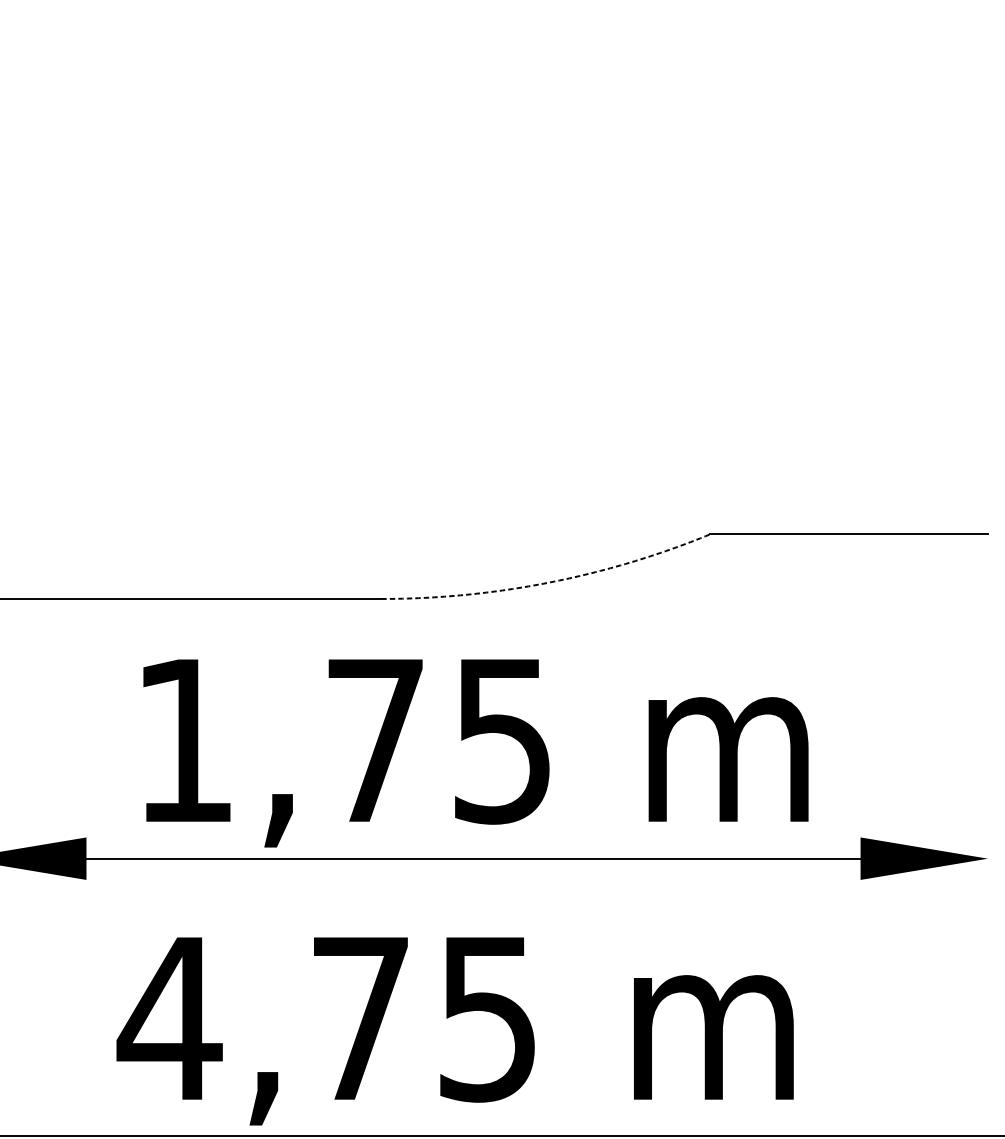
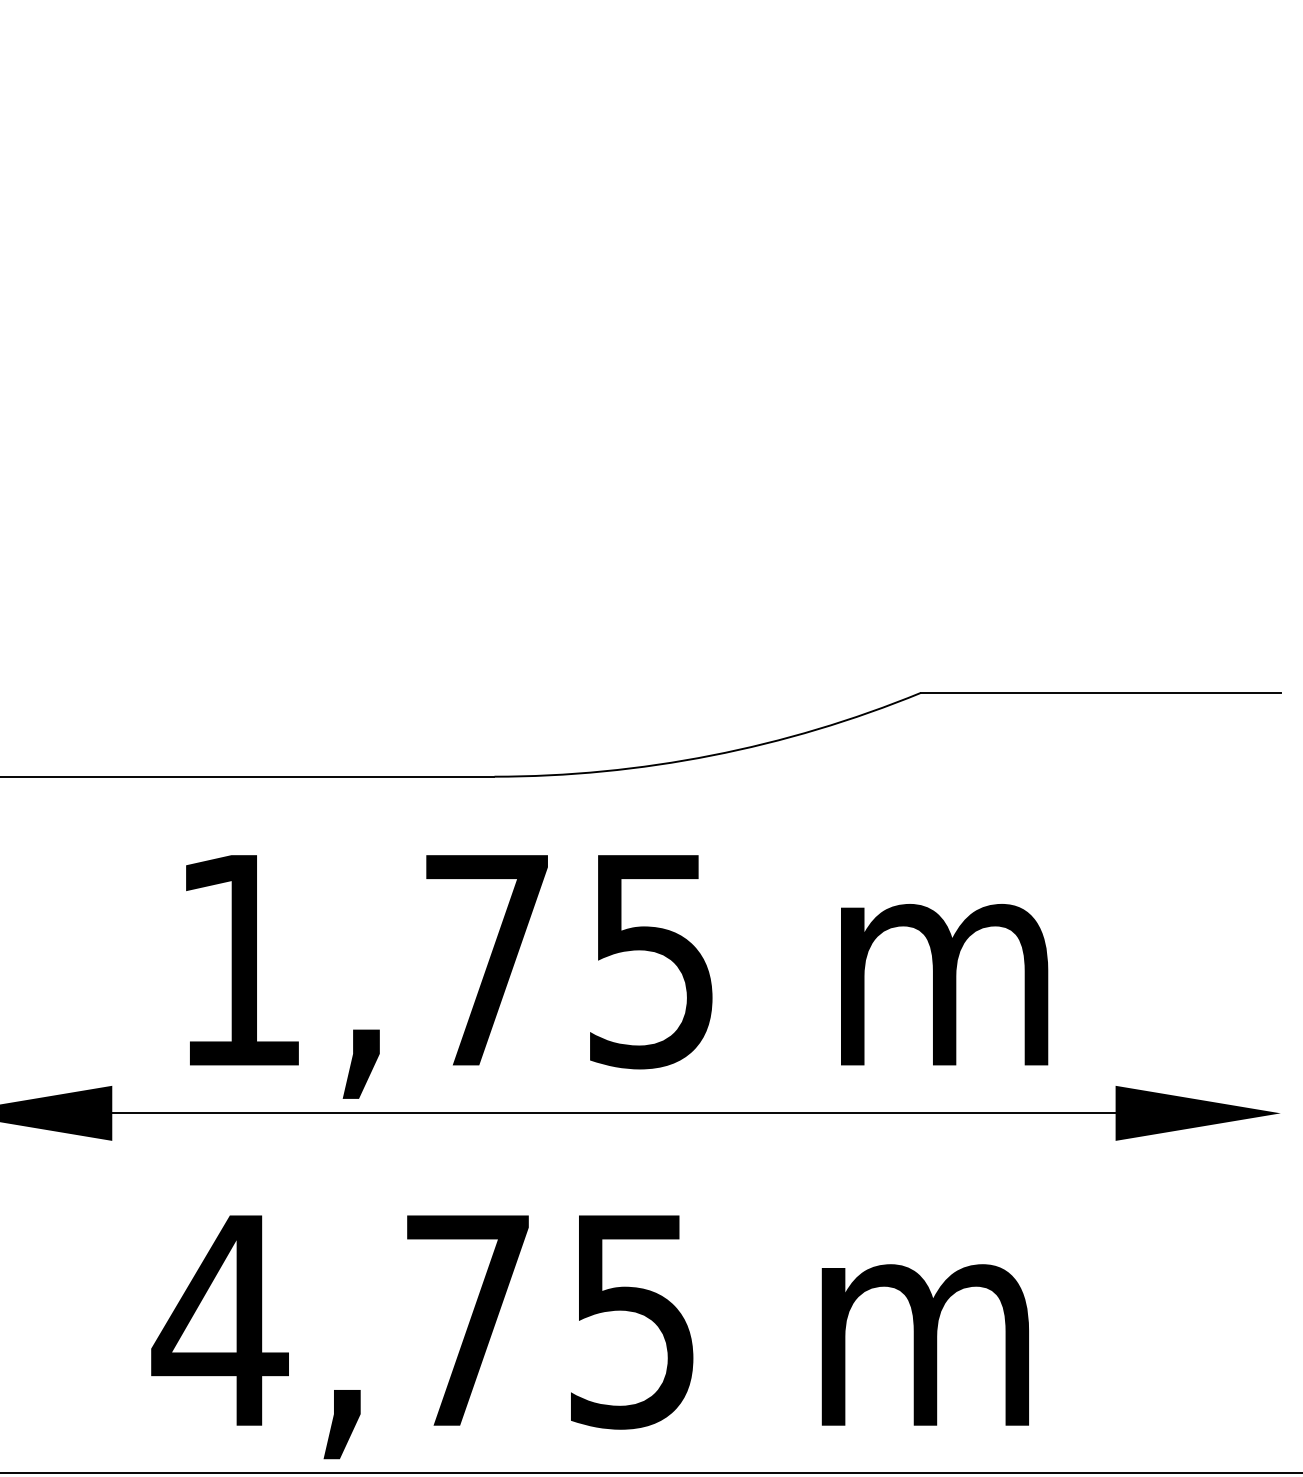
arc: (548, 582) -> (711, 755), dashed -> solid

